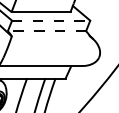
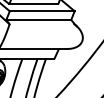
line: (51, 20) -> (42, 11), dashed -> solid
line: (46, 31) -> (38, 20), dashed -> solid

